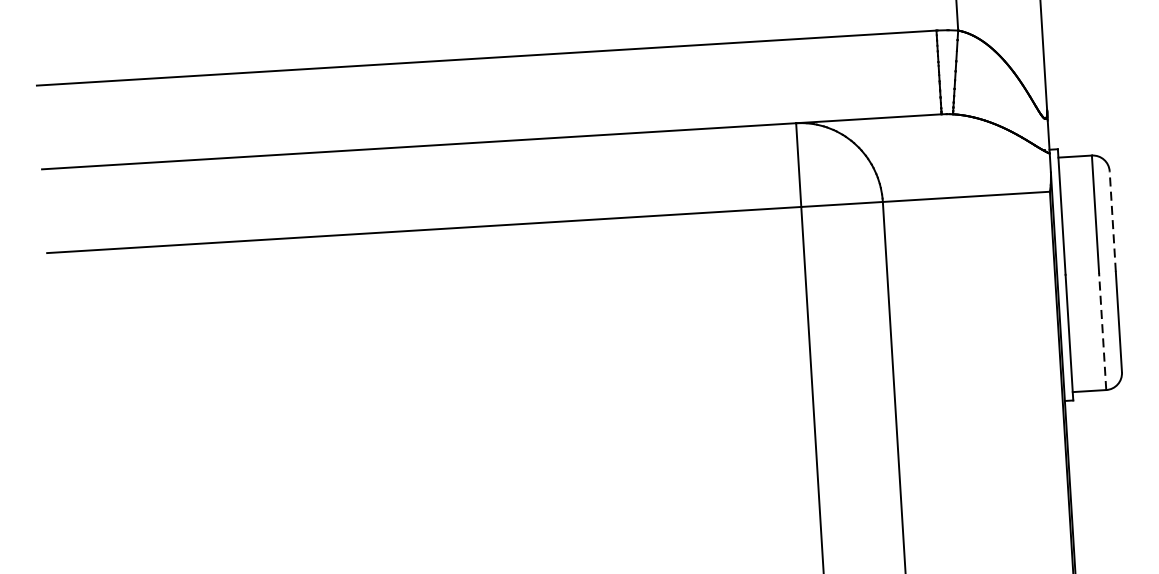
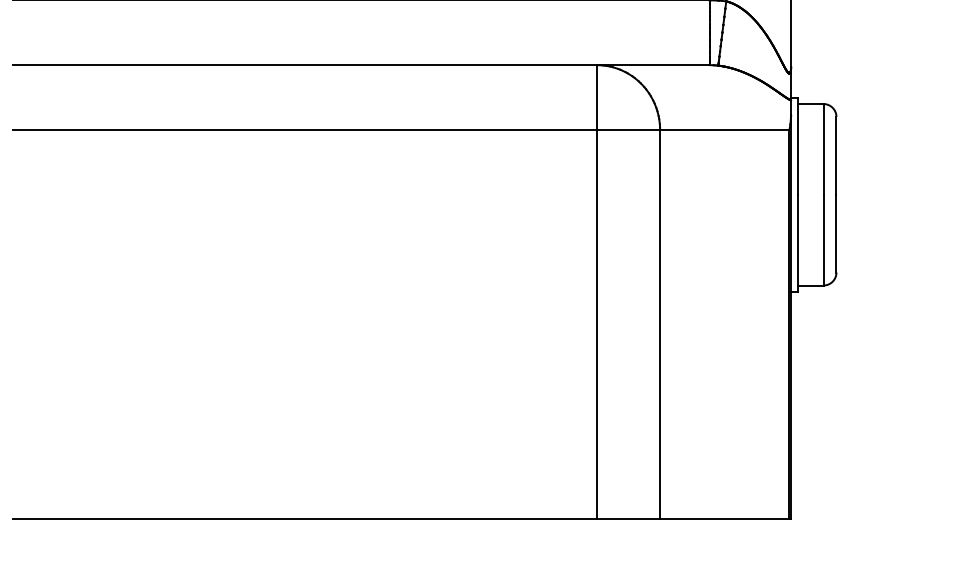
line: (1112, 221) -> (836, 155), dashed -> solid
line: (1102, 330) -> (823, 239), dashed -> solid

